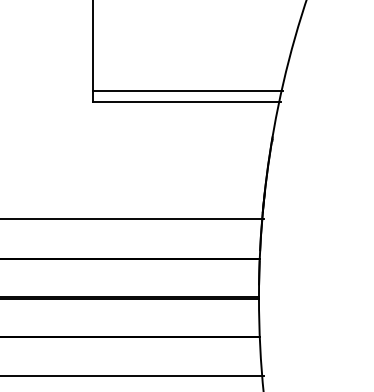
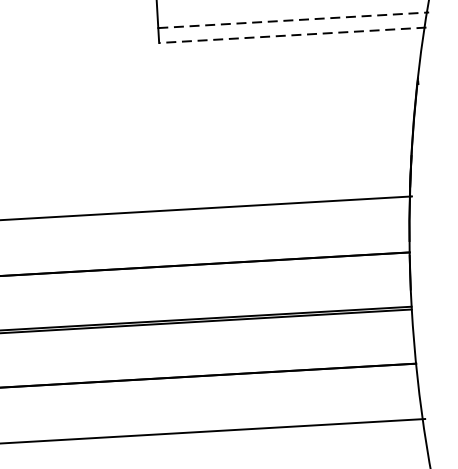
line: (188, 91) -> (294, 20), solid -> dashed
line: (186, 101) -> (292, 35), solid -> dashed

